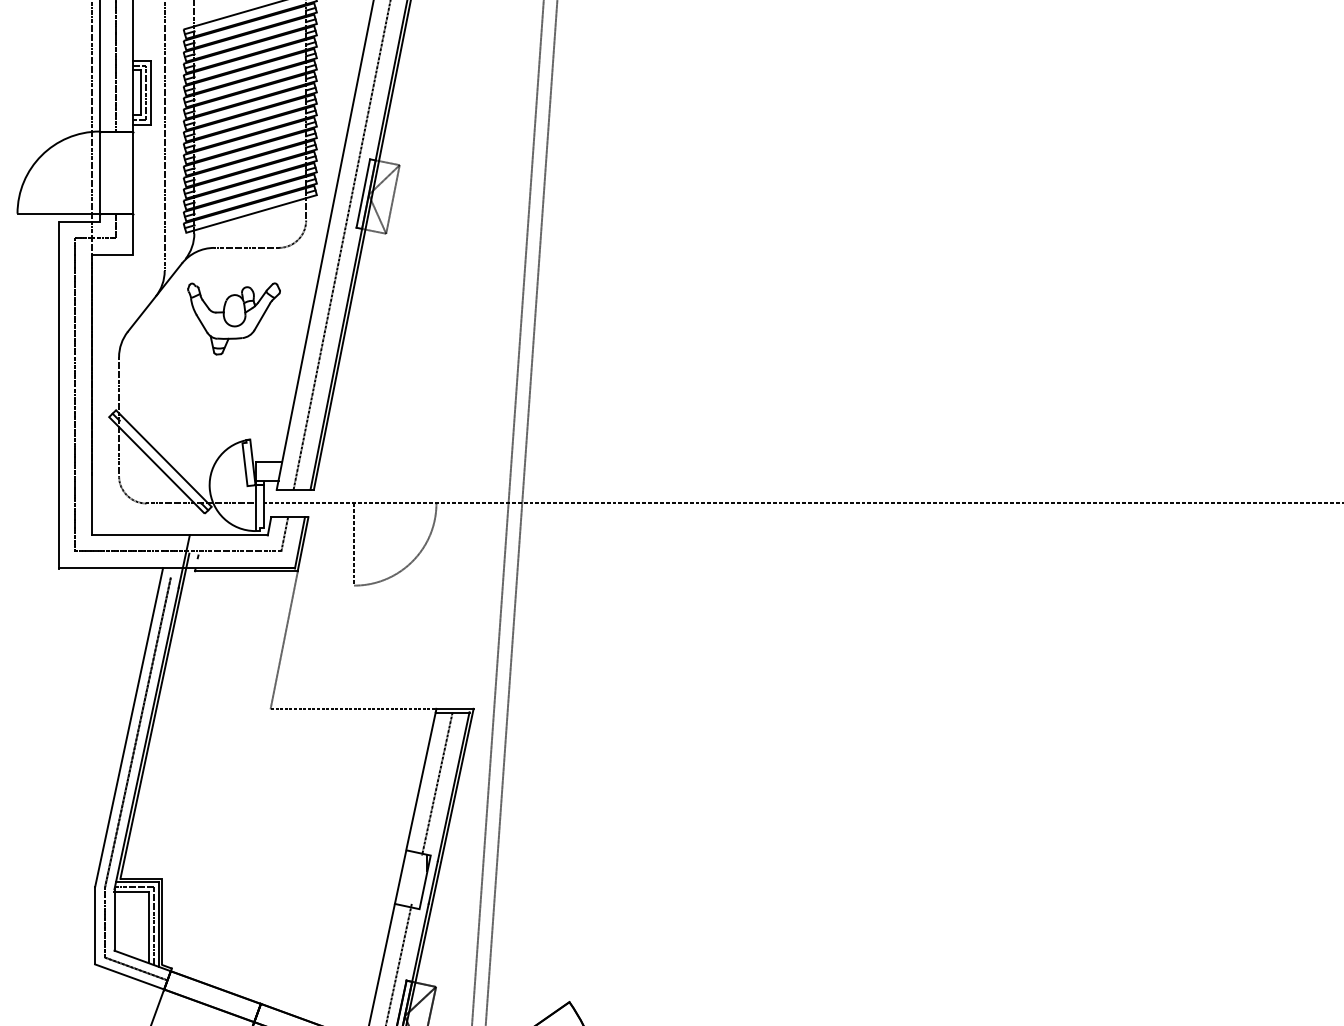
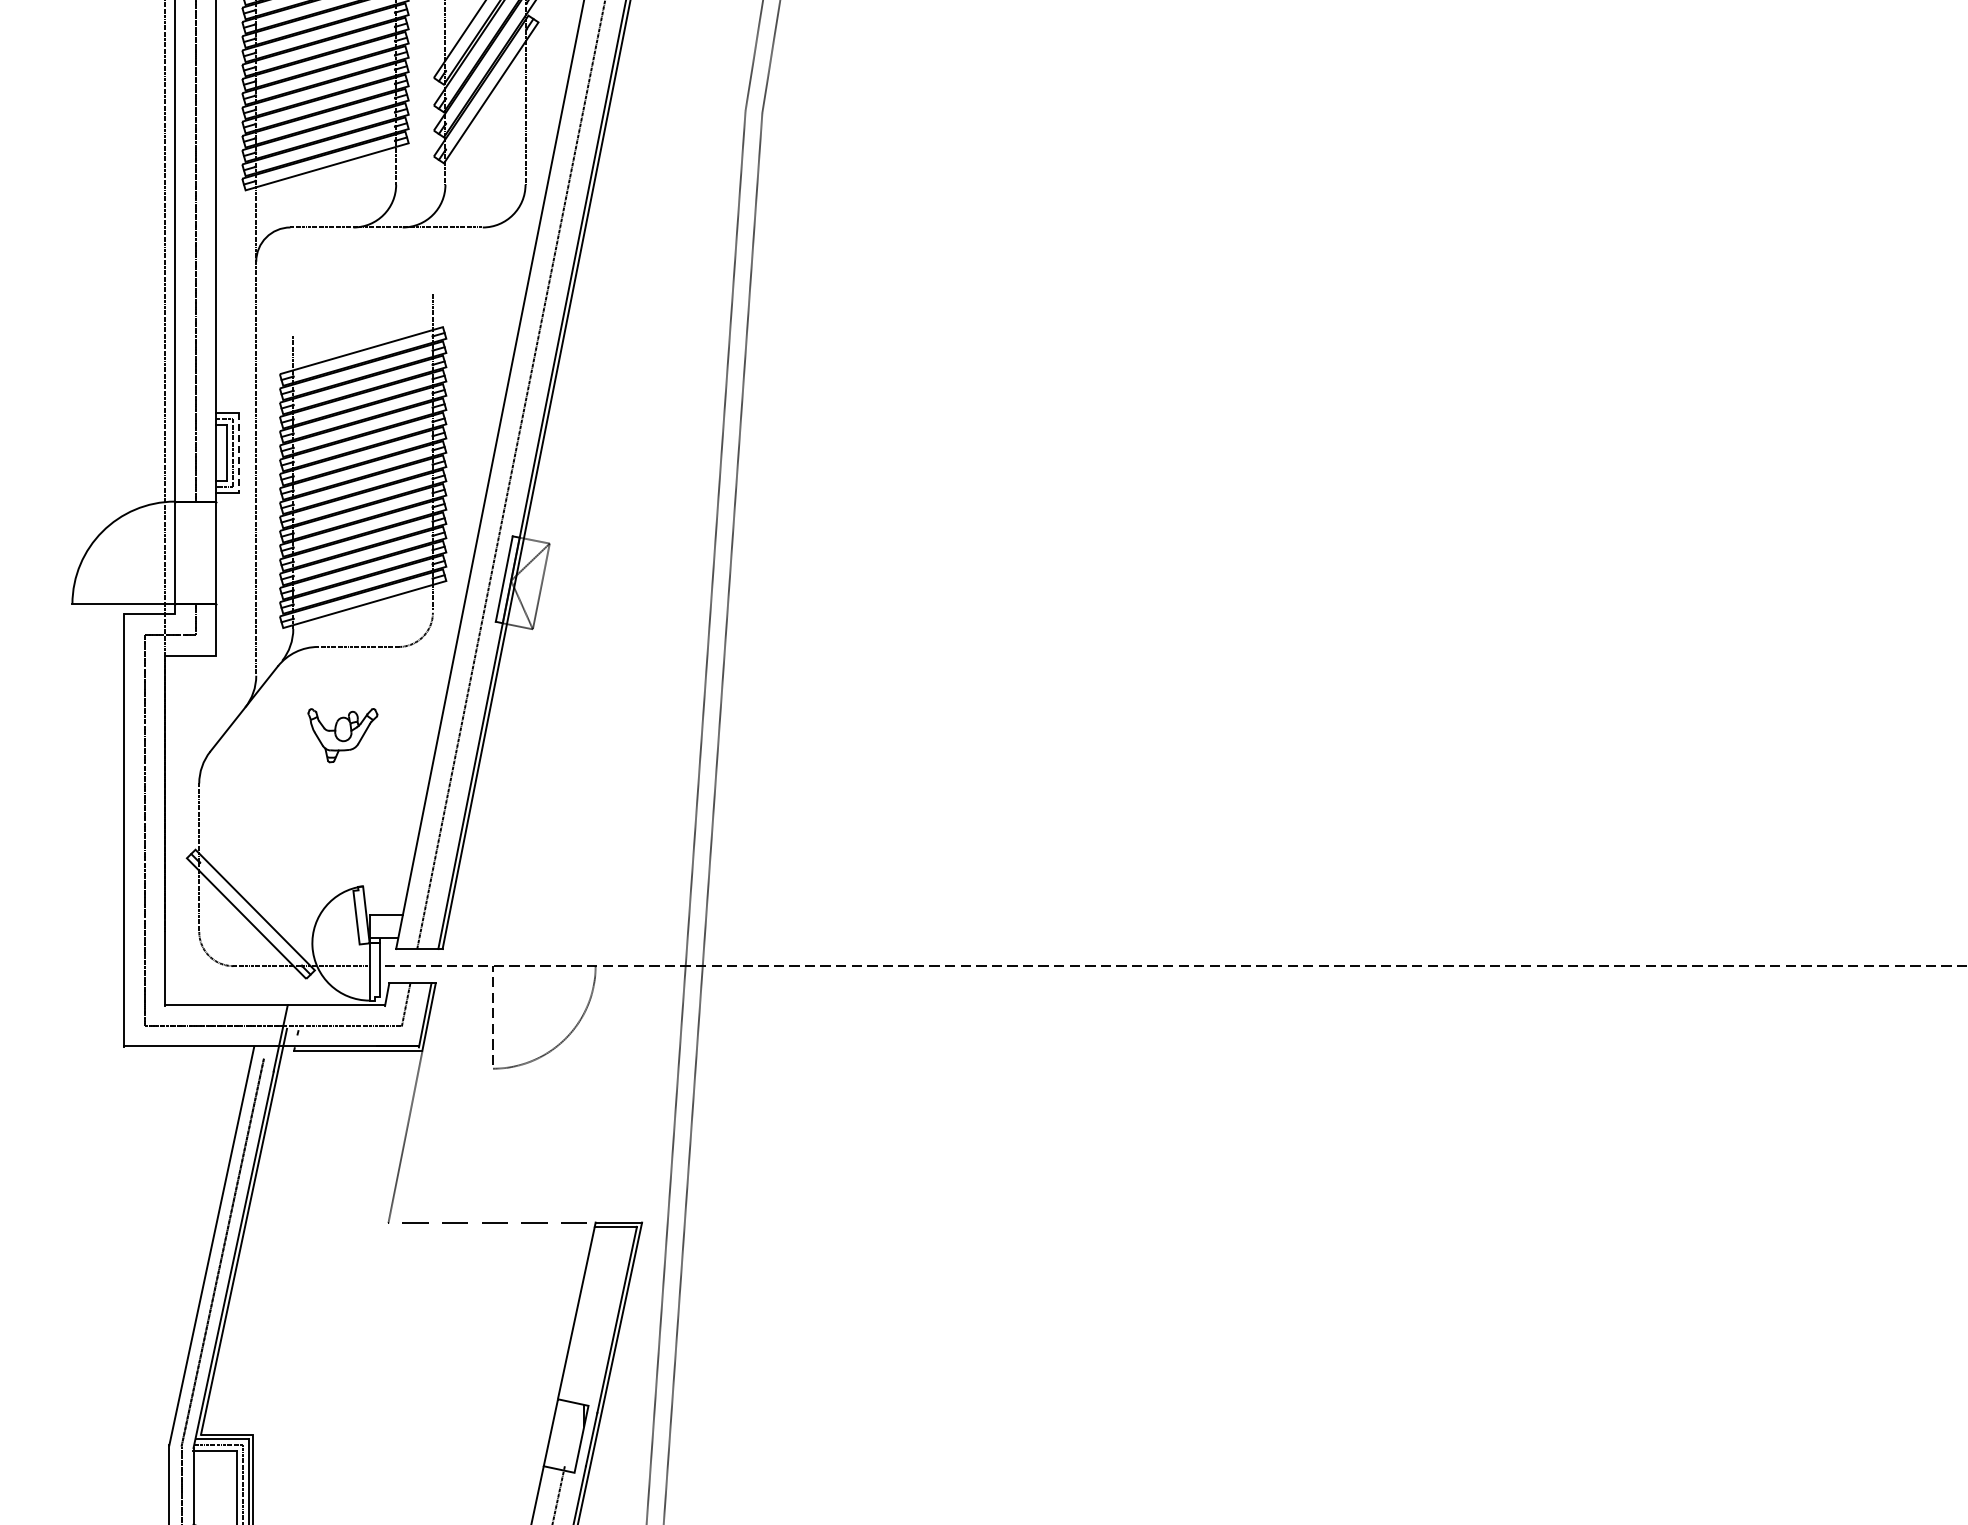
line: (151, 93) -> (239, 453), solid -> dashed
part: (233, 318) -> (342, 735), size x0.6
line: (437, 783) -> (596, 1315), removed

